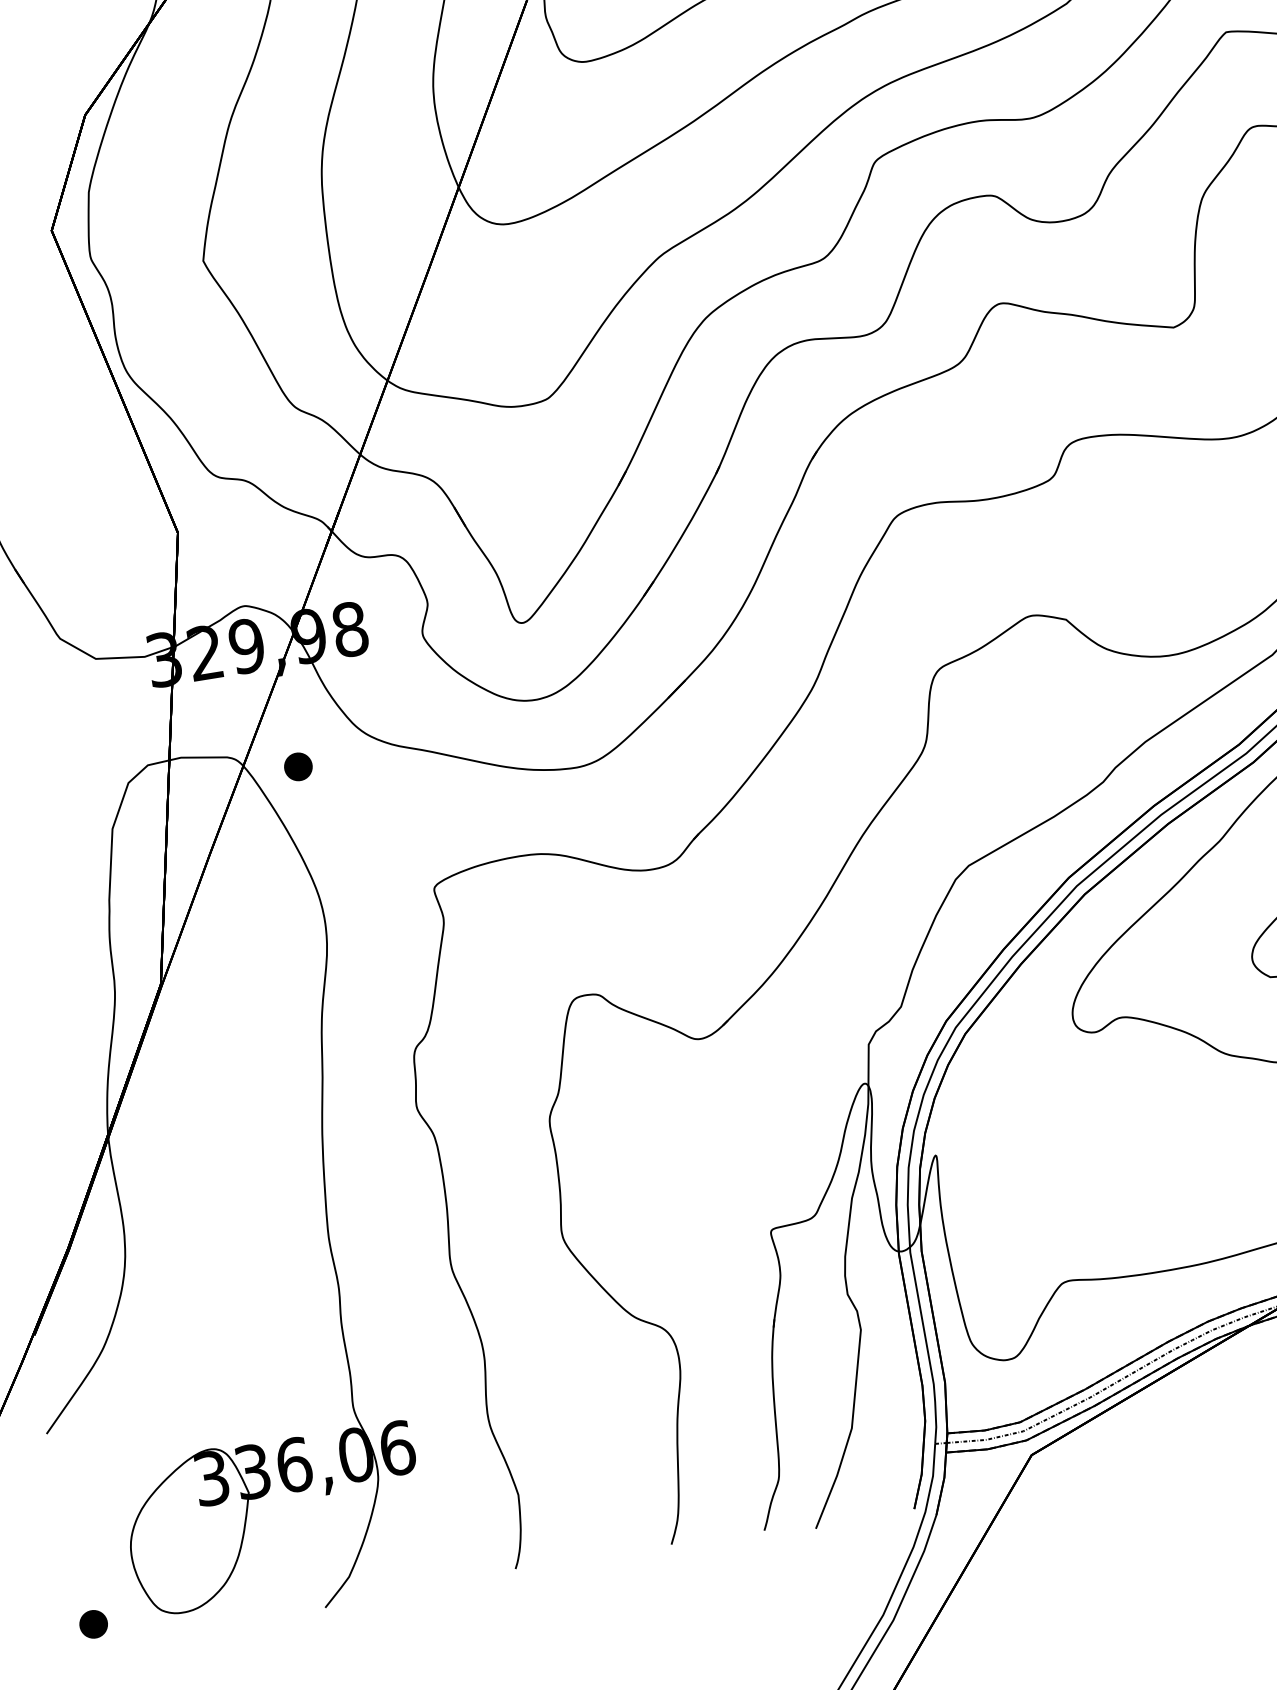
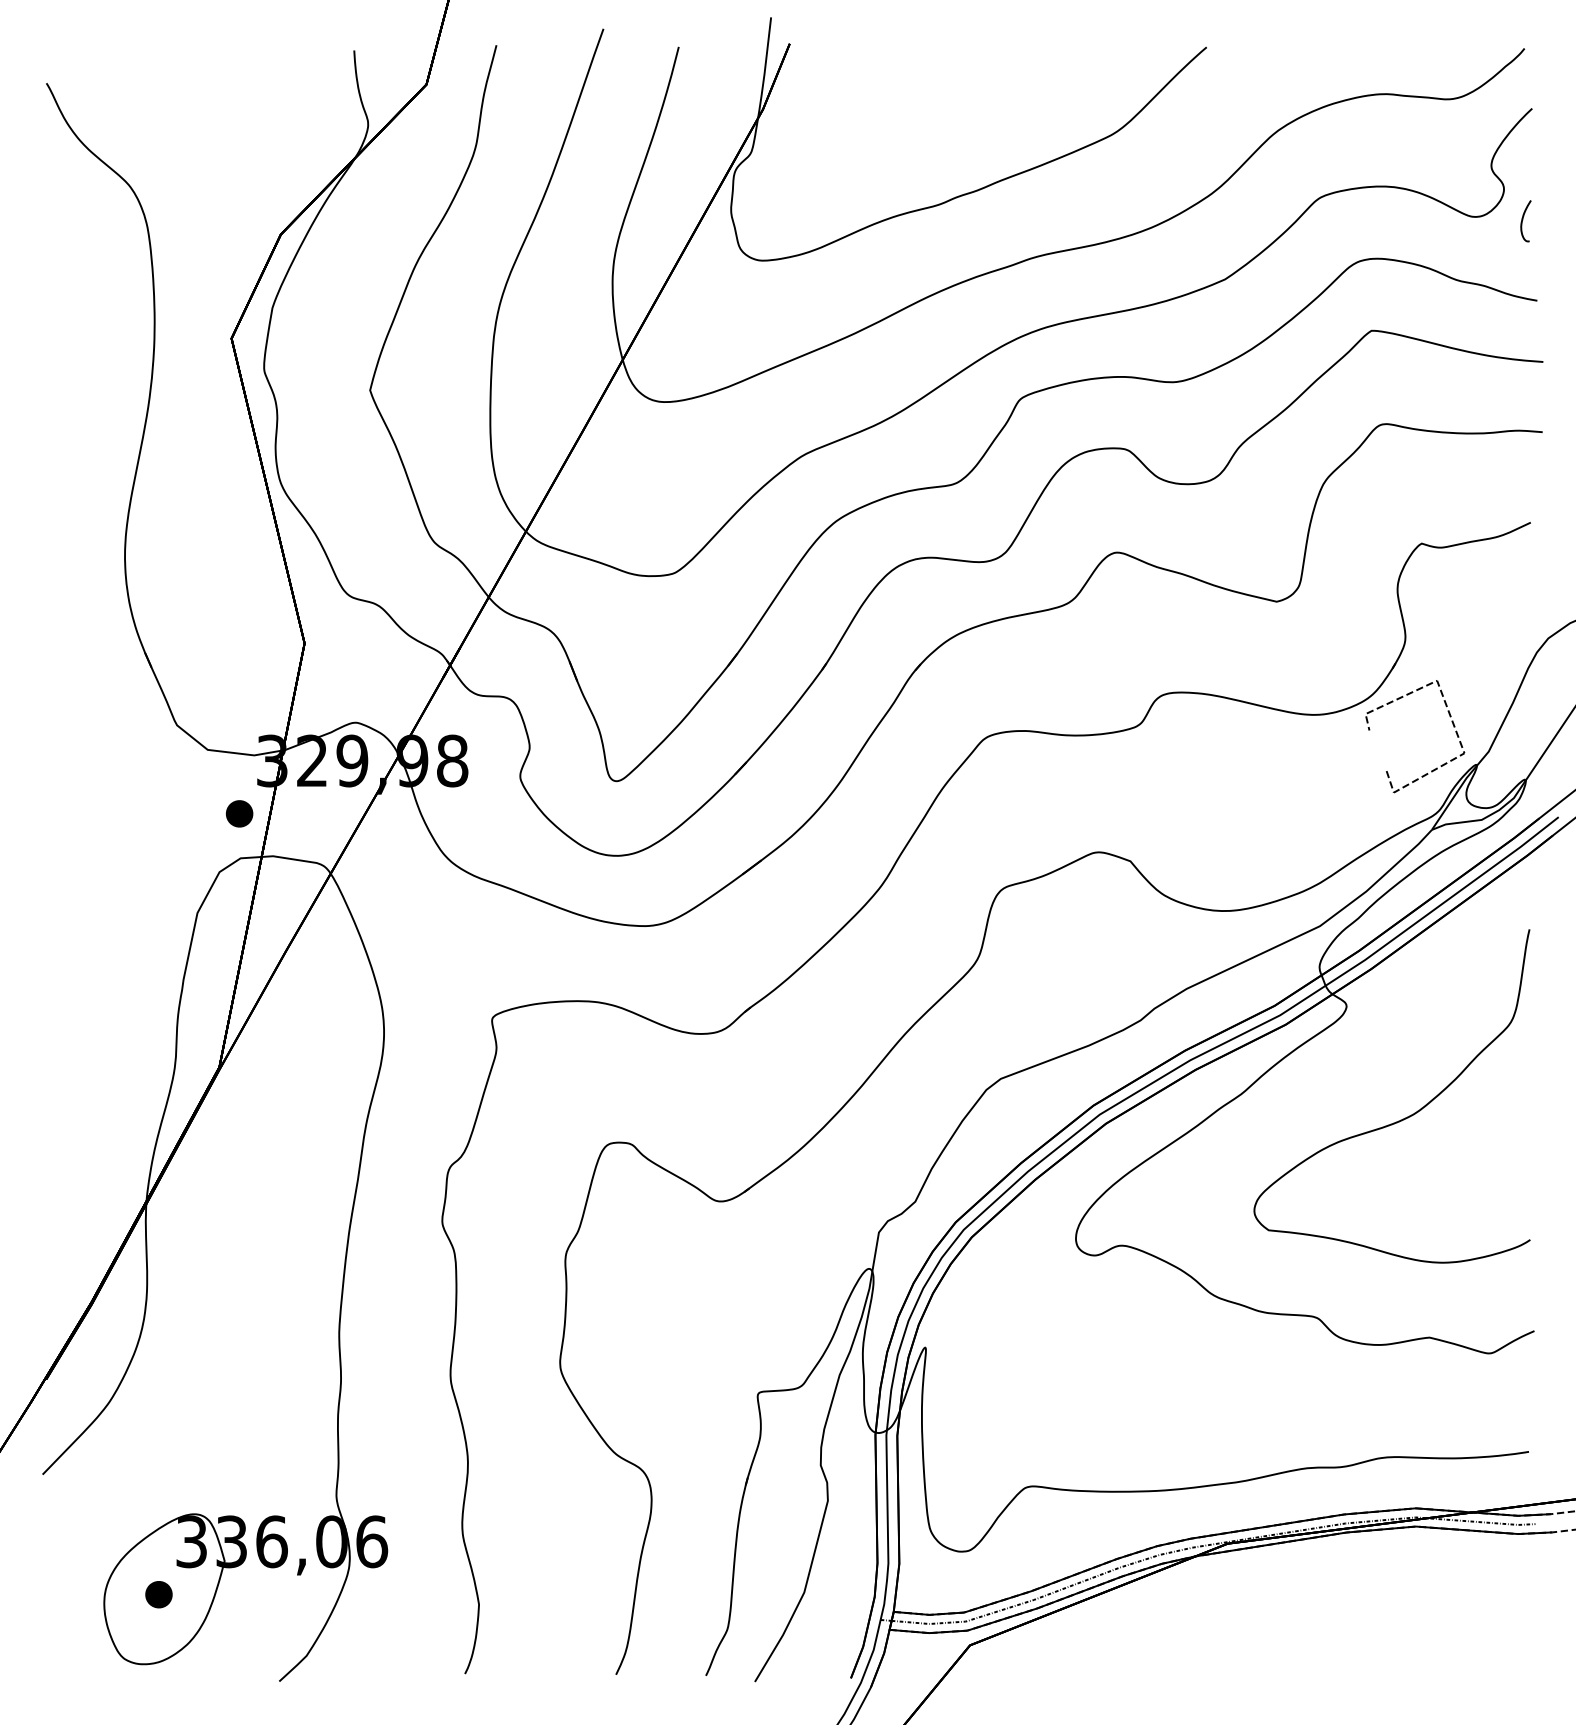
part: (298, 766) -> (239, 813), moved
part: (93, 1624) -> (158, 1594), moved

